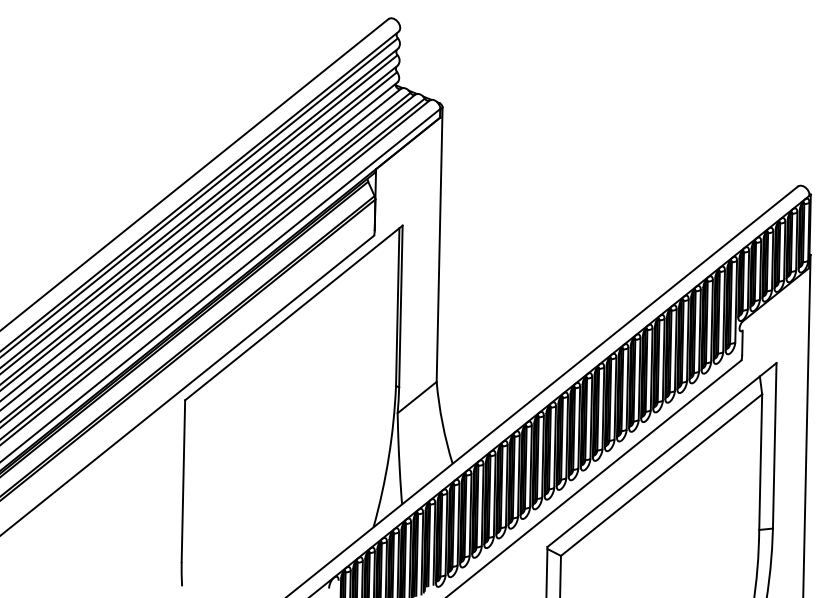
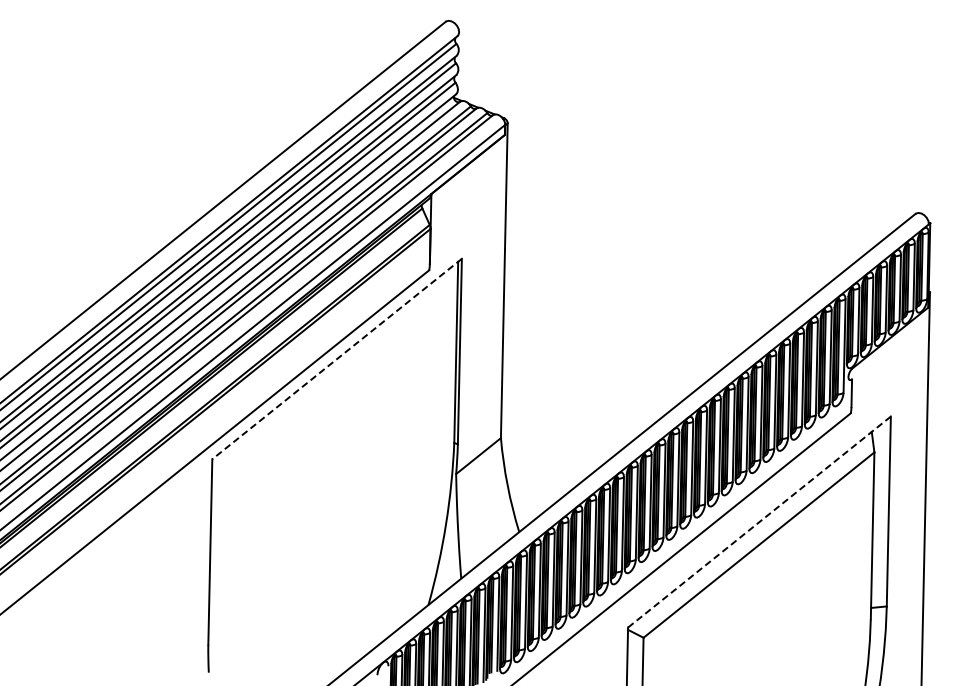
line: (293, 313) -> (336, 359), solid -> dashed
line: (662, 455) -> (759, 522), solid -> dashed

